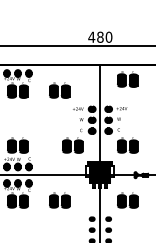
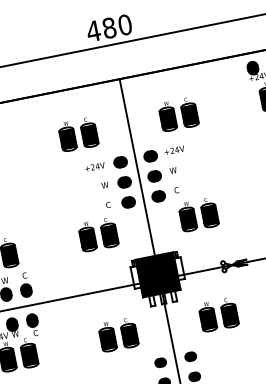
part: (127, 79) -> (178, 115), moved
part: (59, 90) -> (77, 135), moved
part: (59, 200) -> (117, 335), moved

